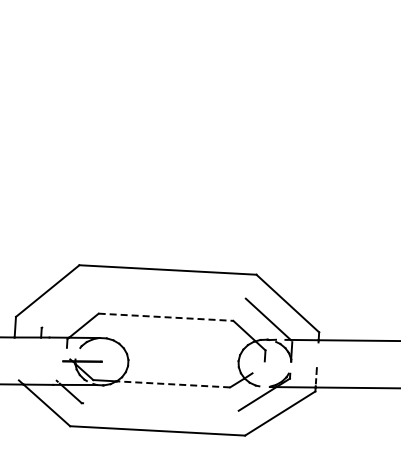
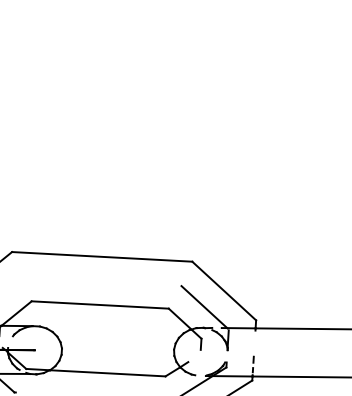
line: (166, 317) -> (100, 305), dashed -> solid
line: (173, 384) -> (107, 373), dashed -> solid

